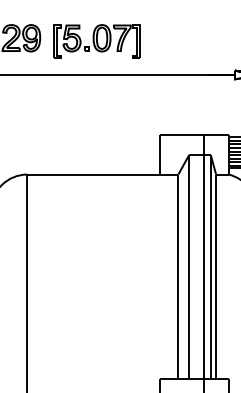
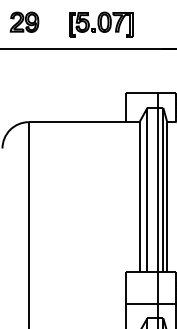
part: (97, 41) -> (101, 24), moved

